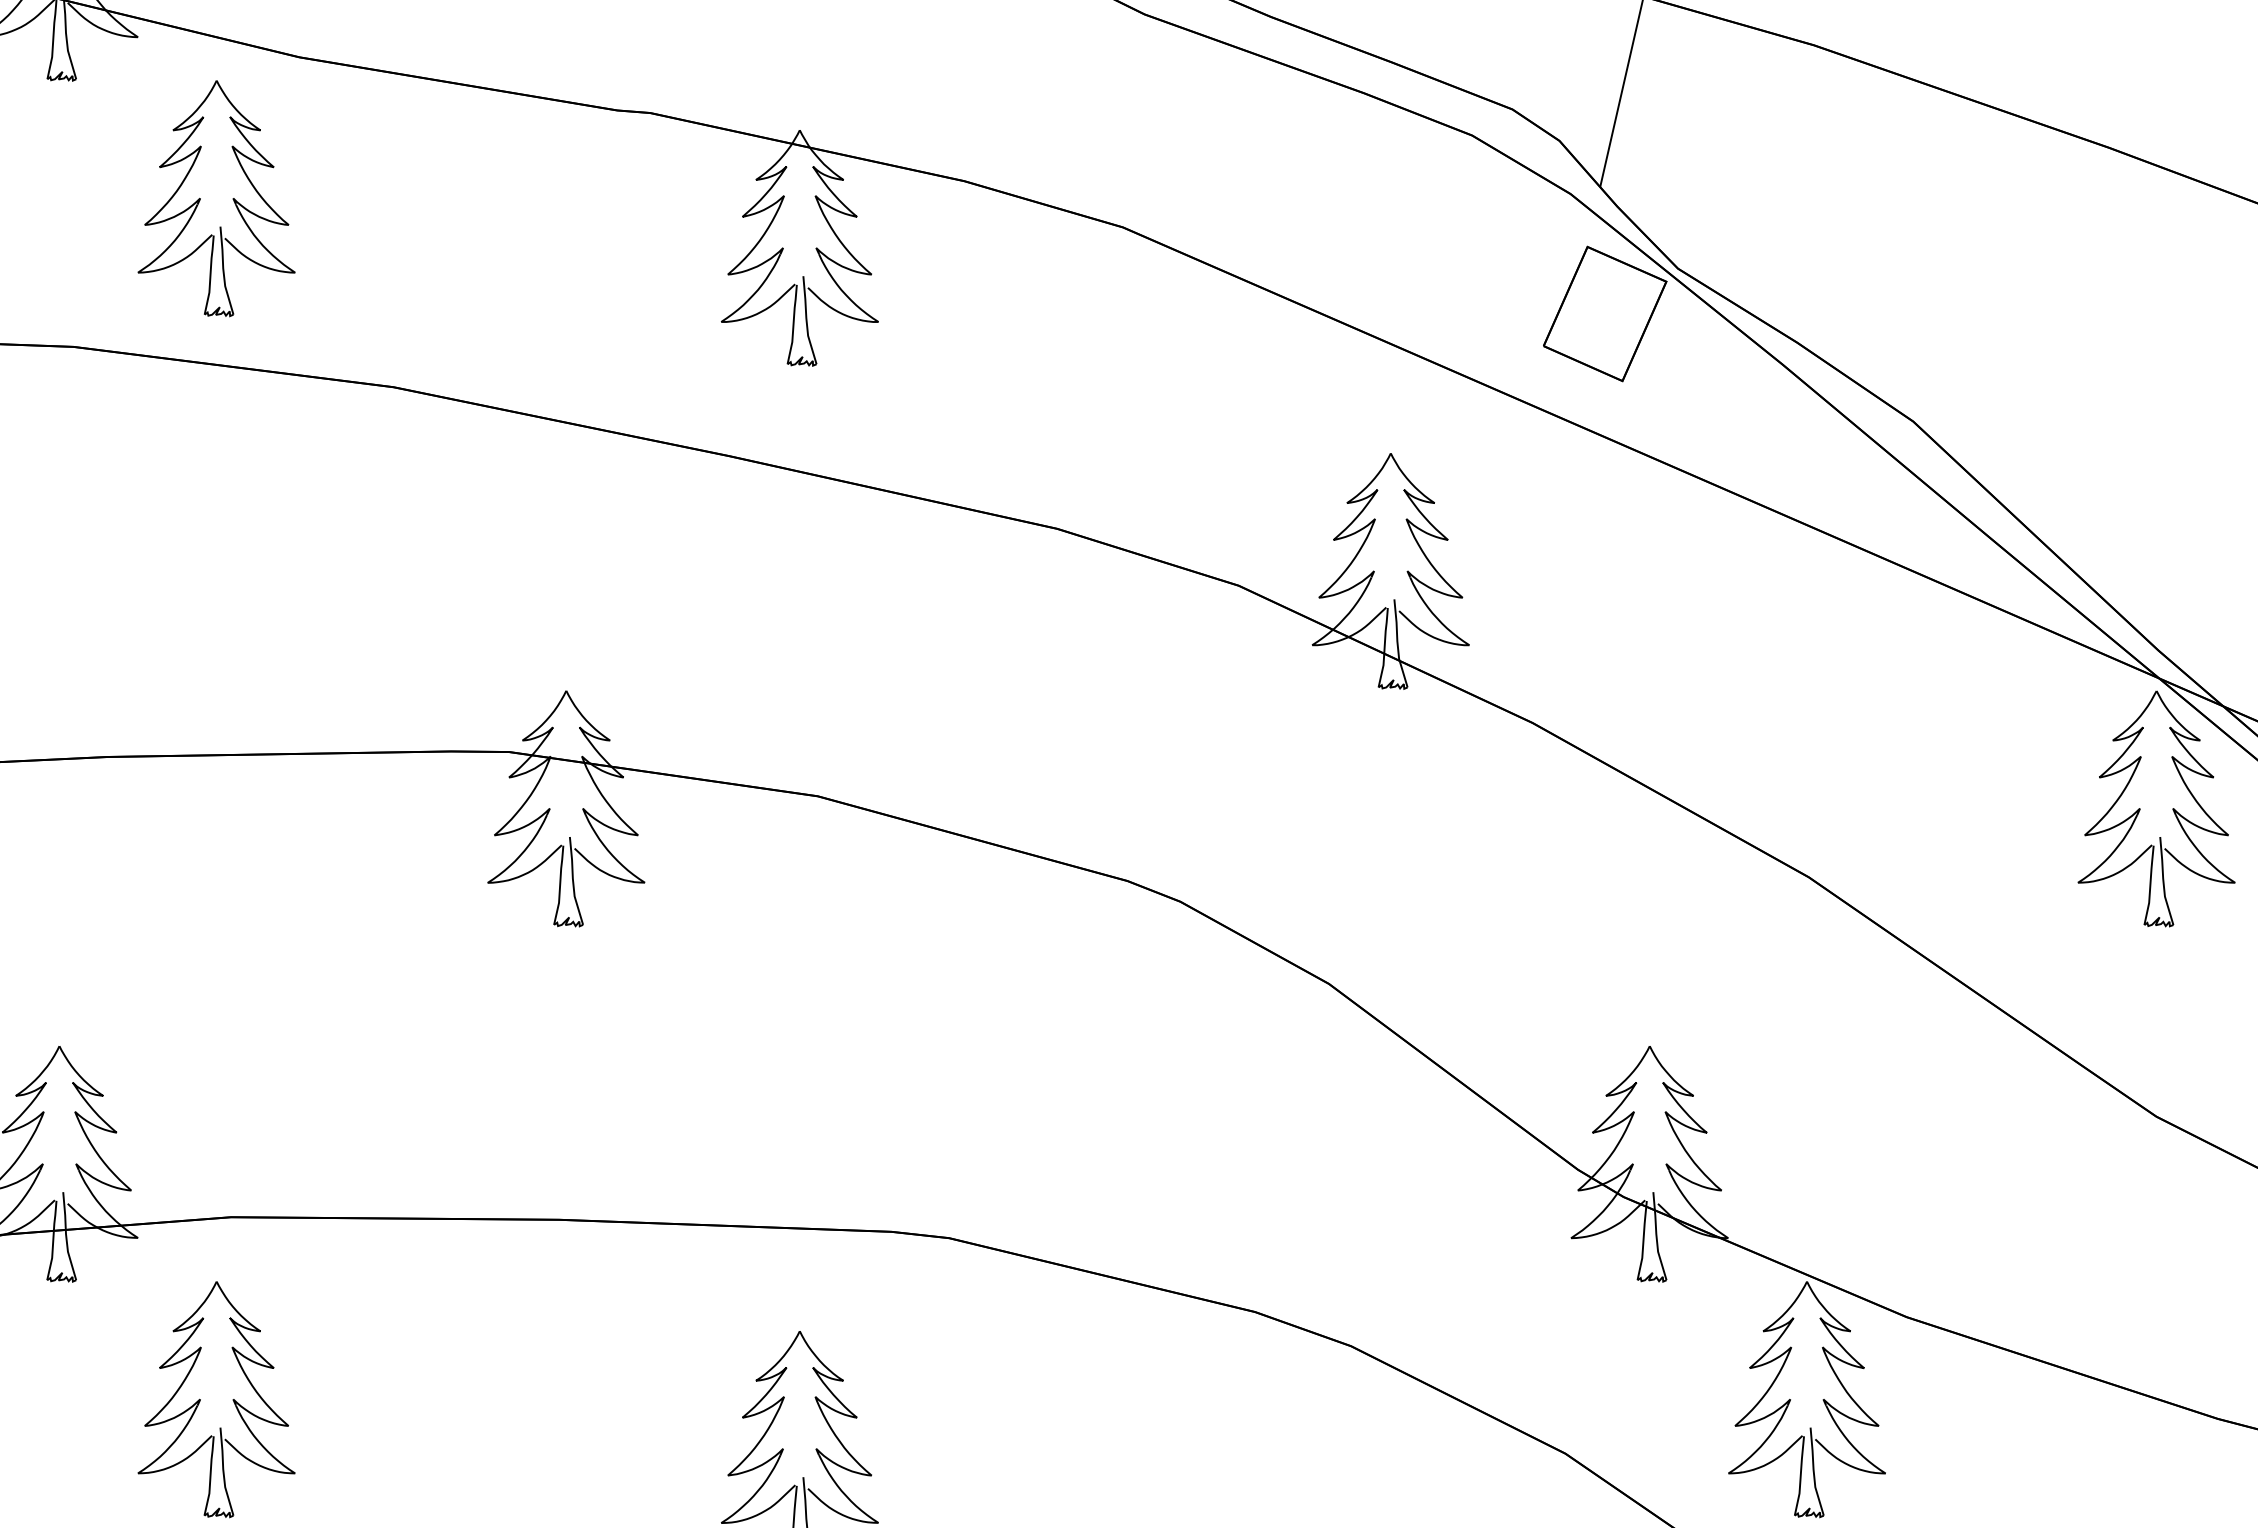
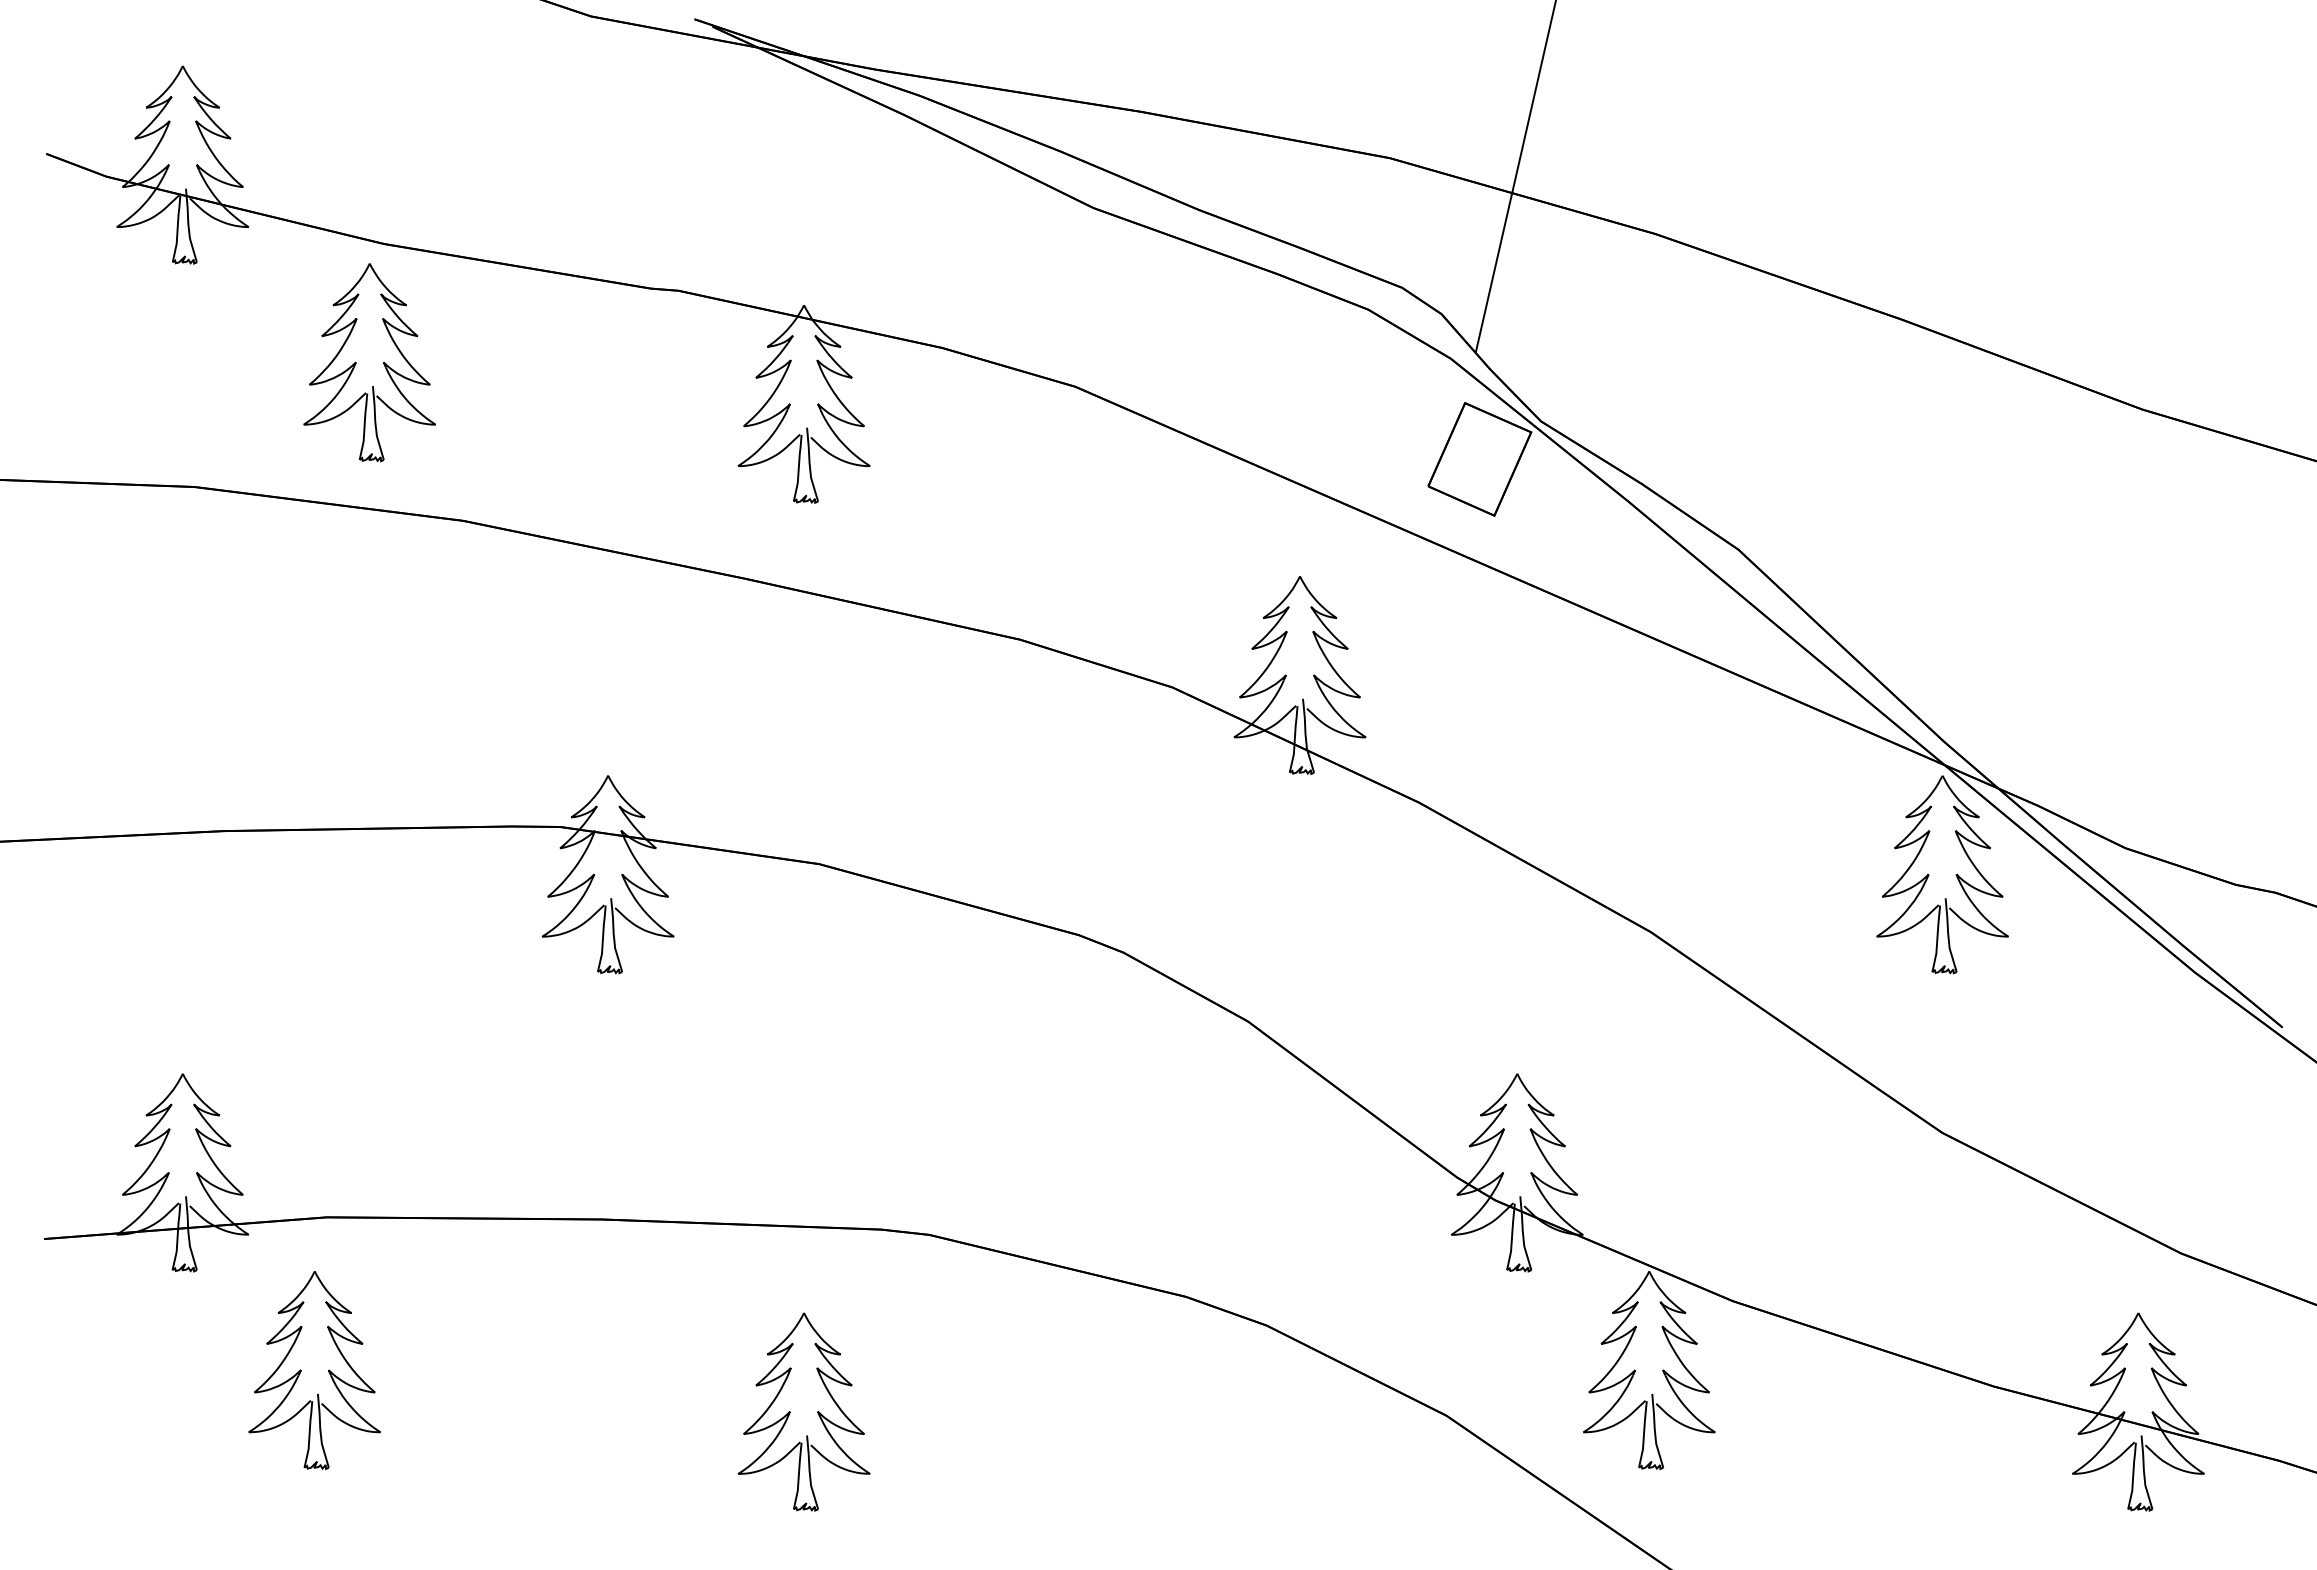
part: (200, 198) -> (356, 362), moved

